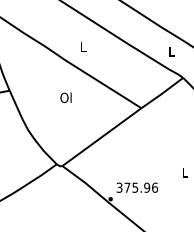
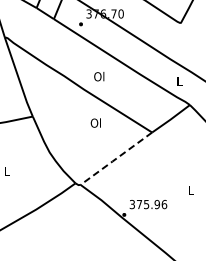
text: (83, 46) -> (99, 76), L -> Ol
text: (65, 97) -> (95, 122), moved
line: (100, 138) -> (115, 159), solid -> dashed

